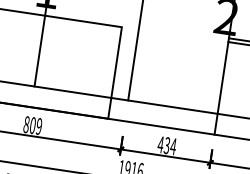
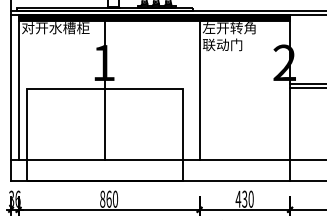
text: (35, 125) -> (111, 198), 809 -> 860
text: (172, 145) -> (250, 198), 434 -> 430

